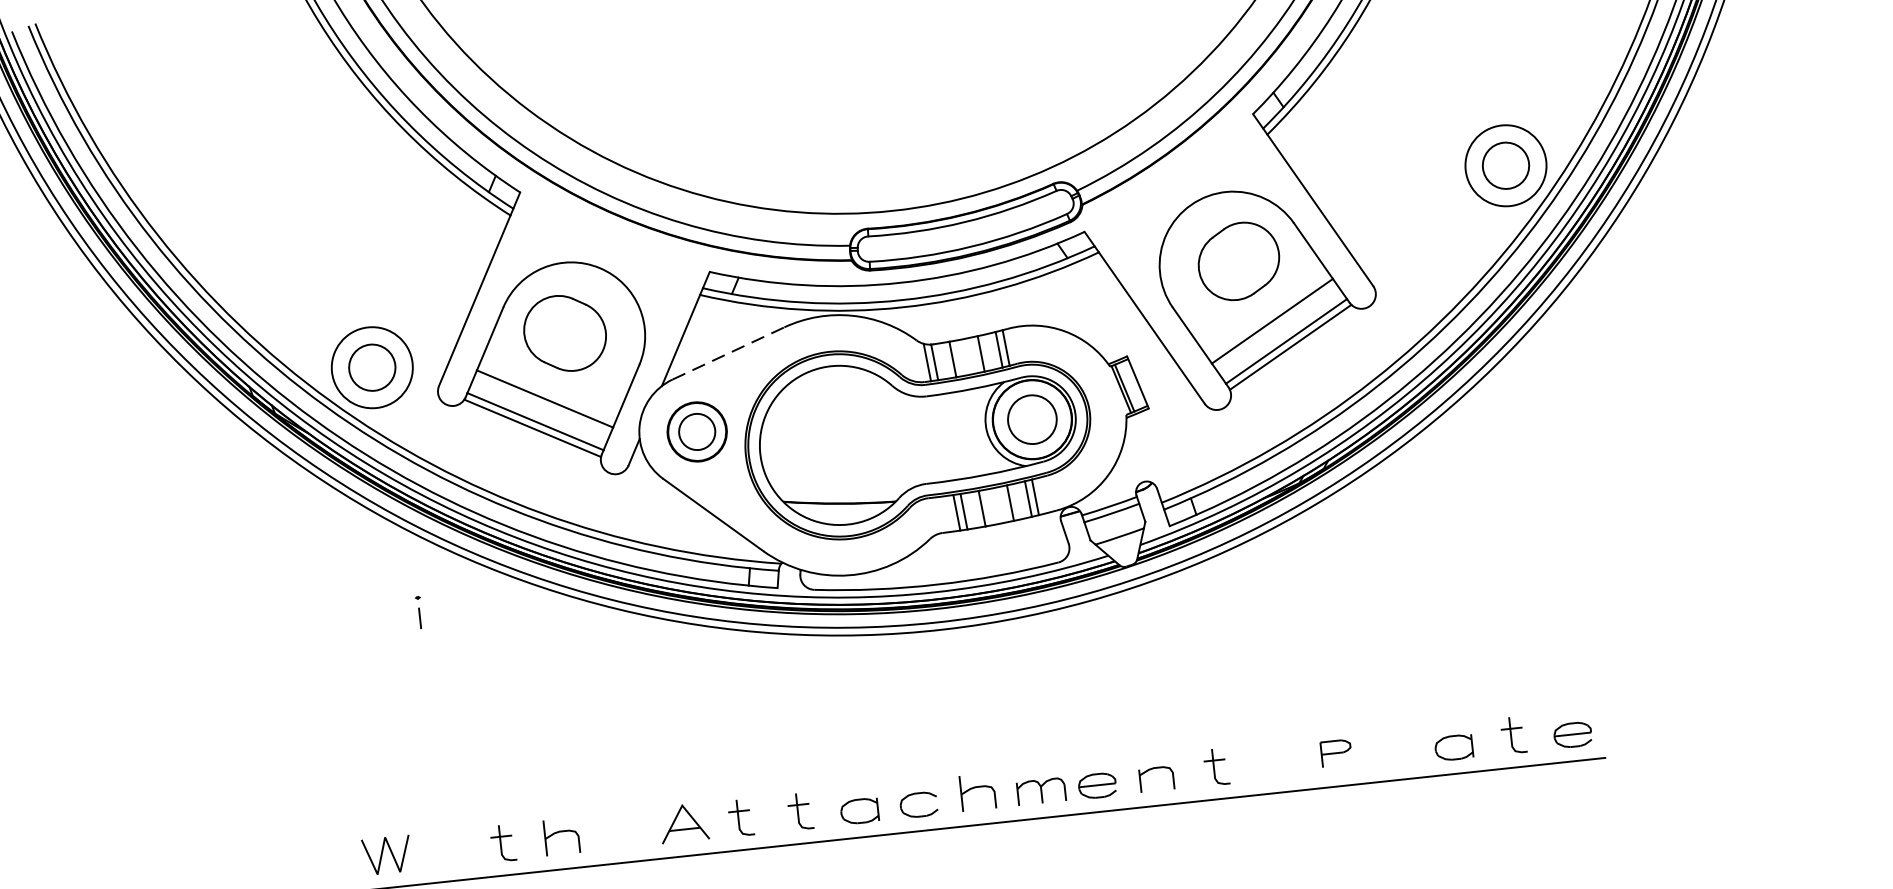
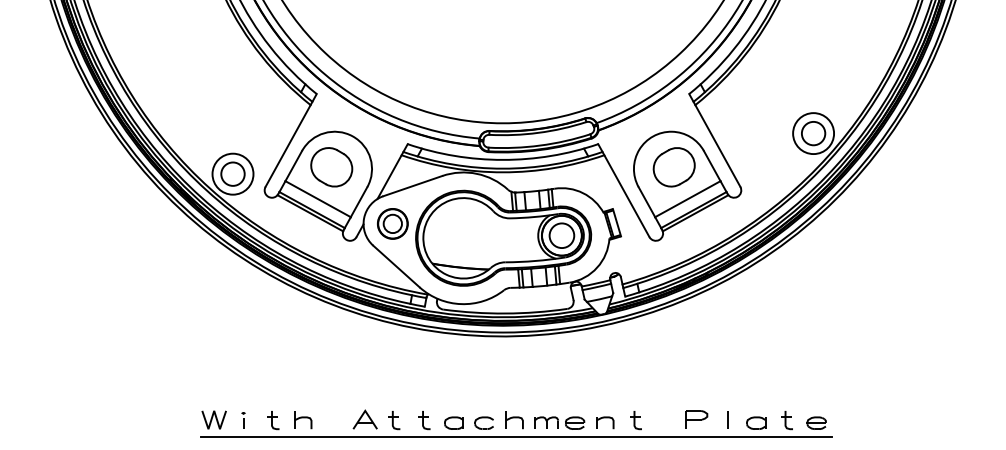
line: (729, 352) -> (413, 185), dashed -> solid
part: (419, 612) -> (243, 420), moved
line: (1396, 746) -> (727, 419), added
part: (1335, 752) -> (696, 419), size x1.43

